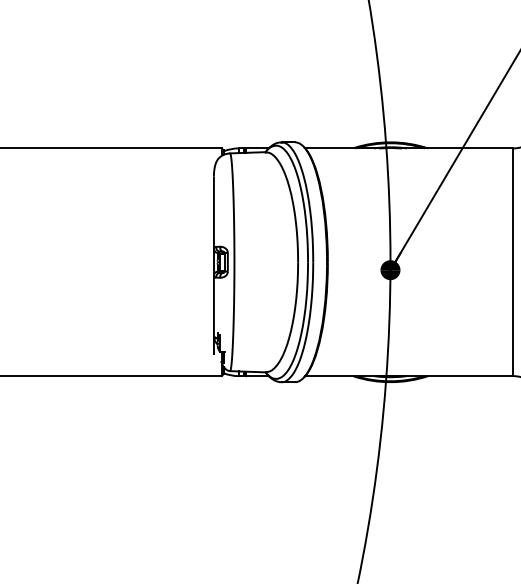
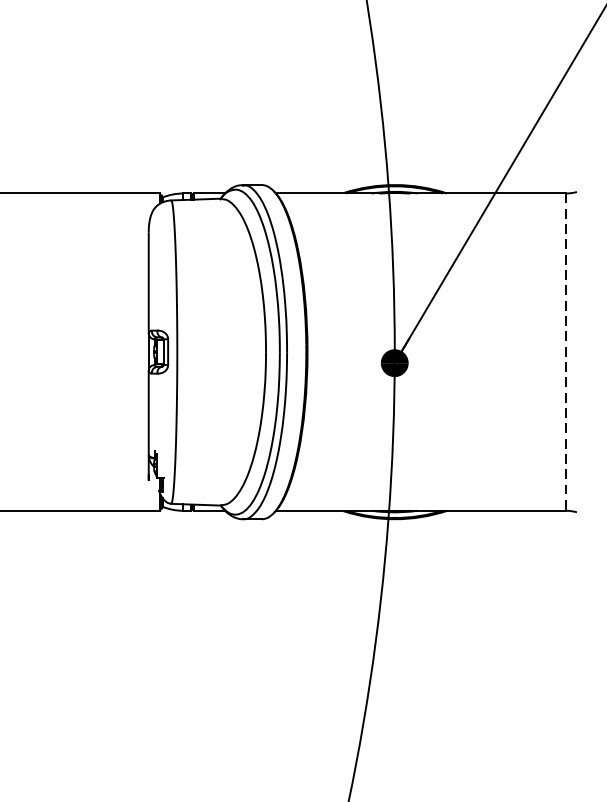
line: (513, 262) -> (566, 352), solid -> dashed

